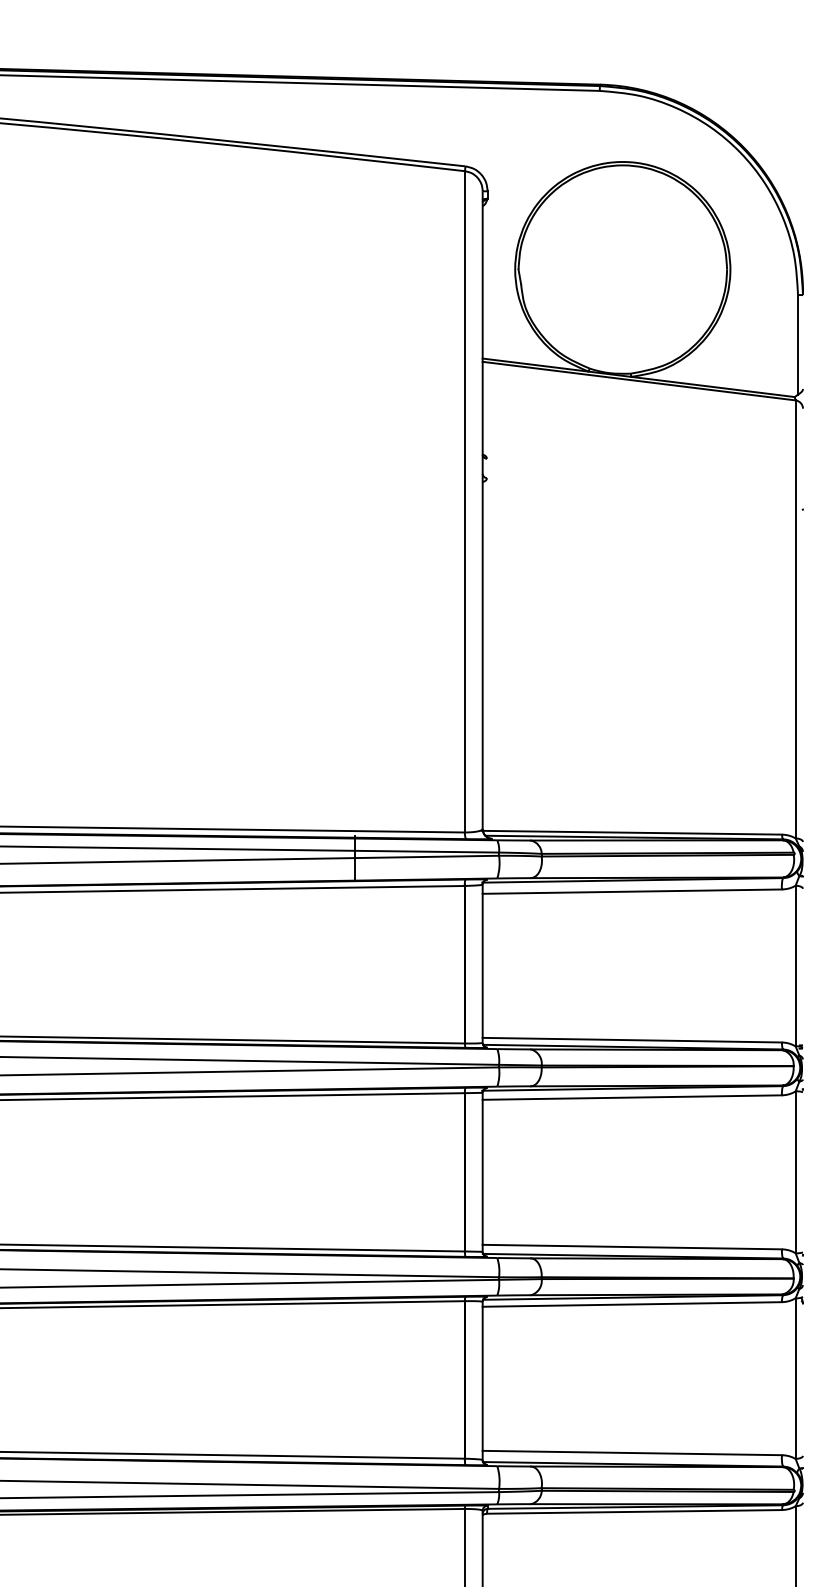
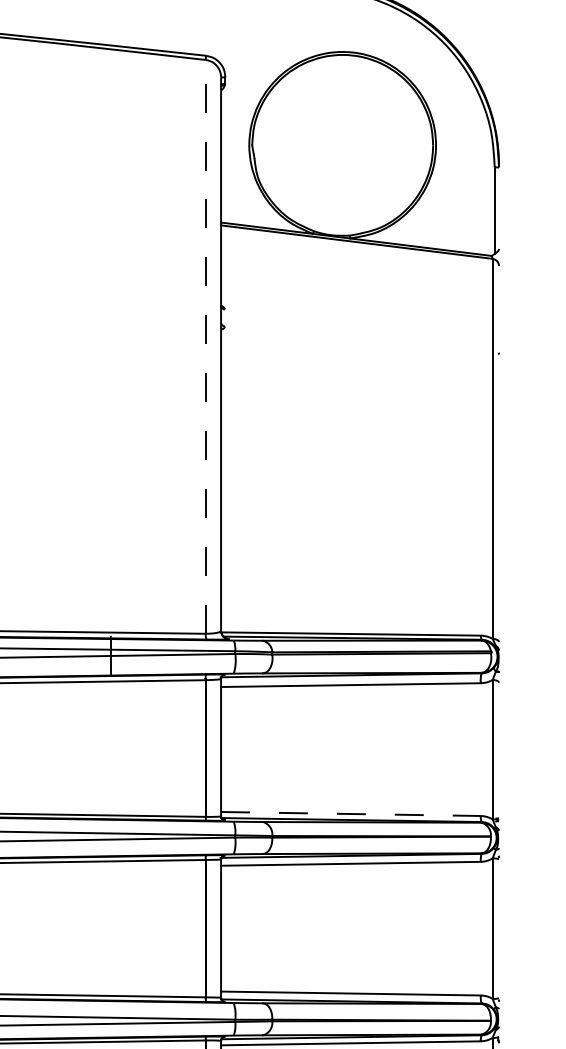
line: (464, 501) -> (205, 346), solid -> dashed
line: (632, 1040) -> (351, 814), solid -> dashed

